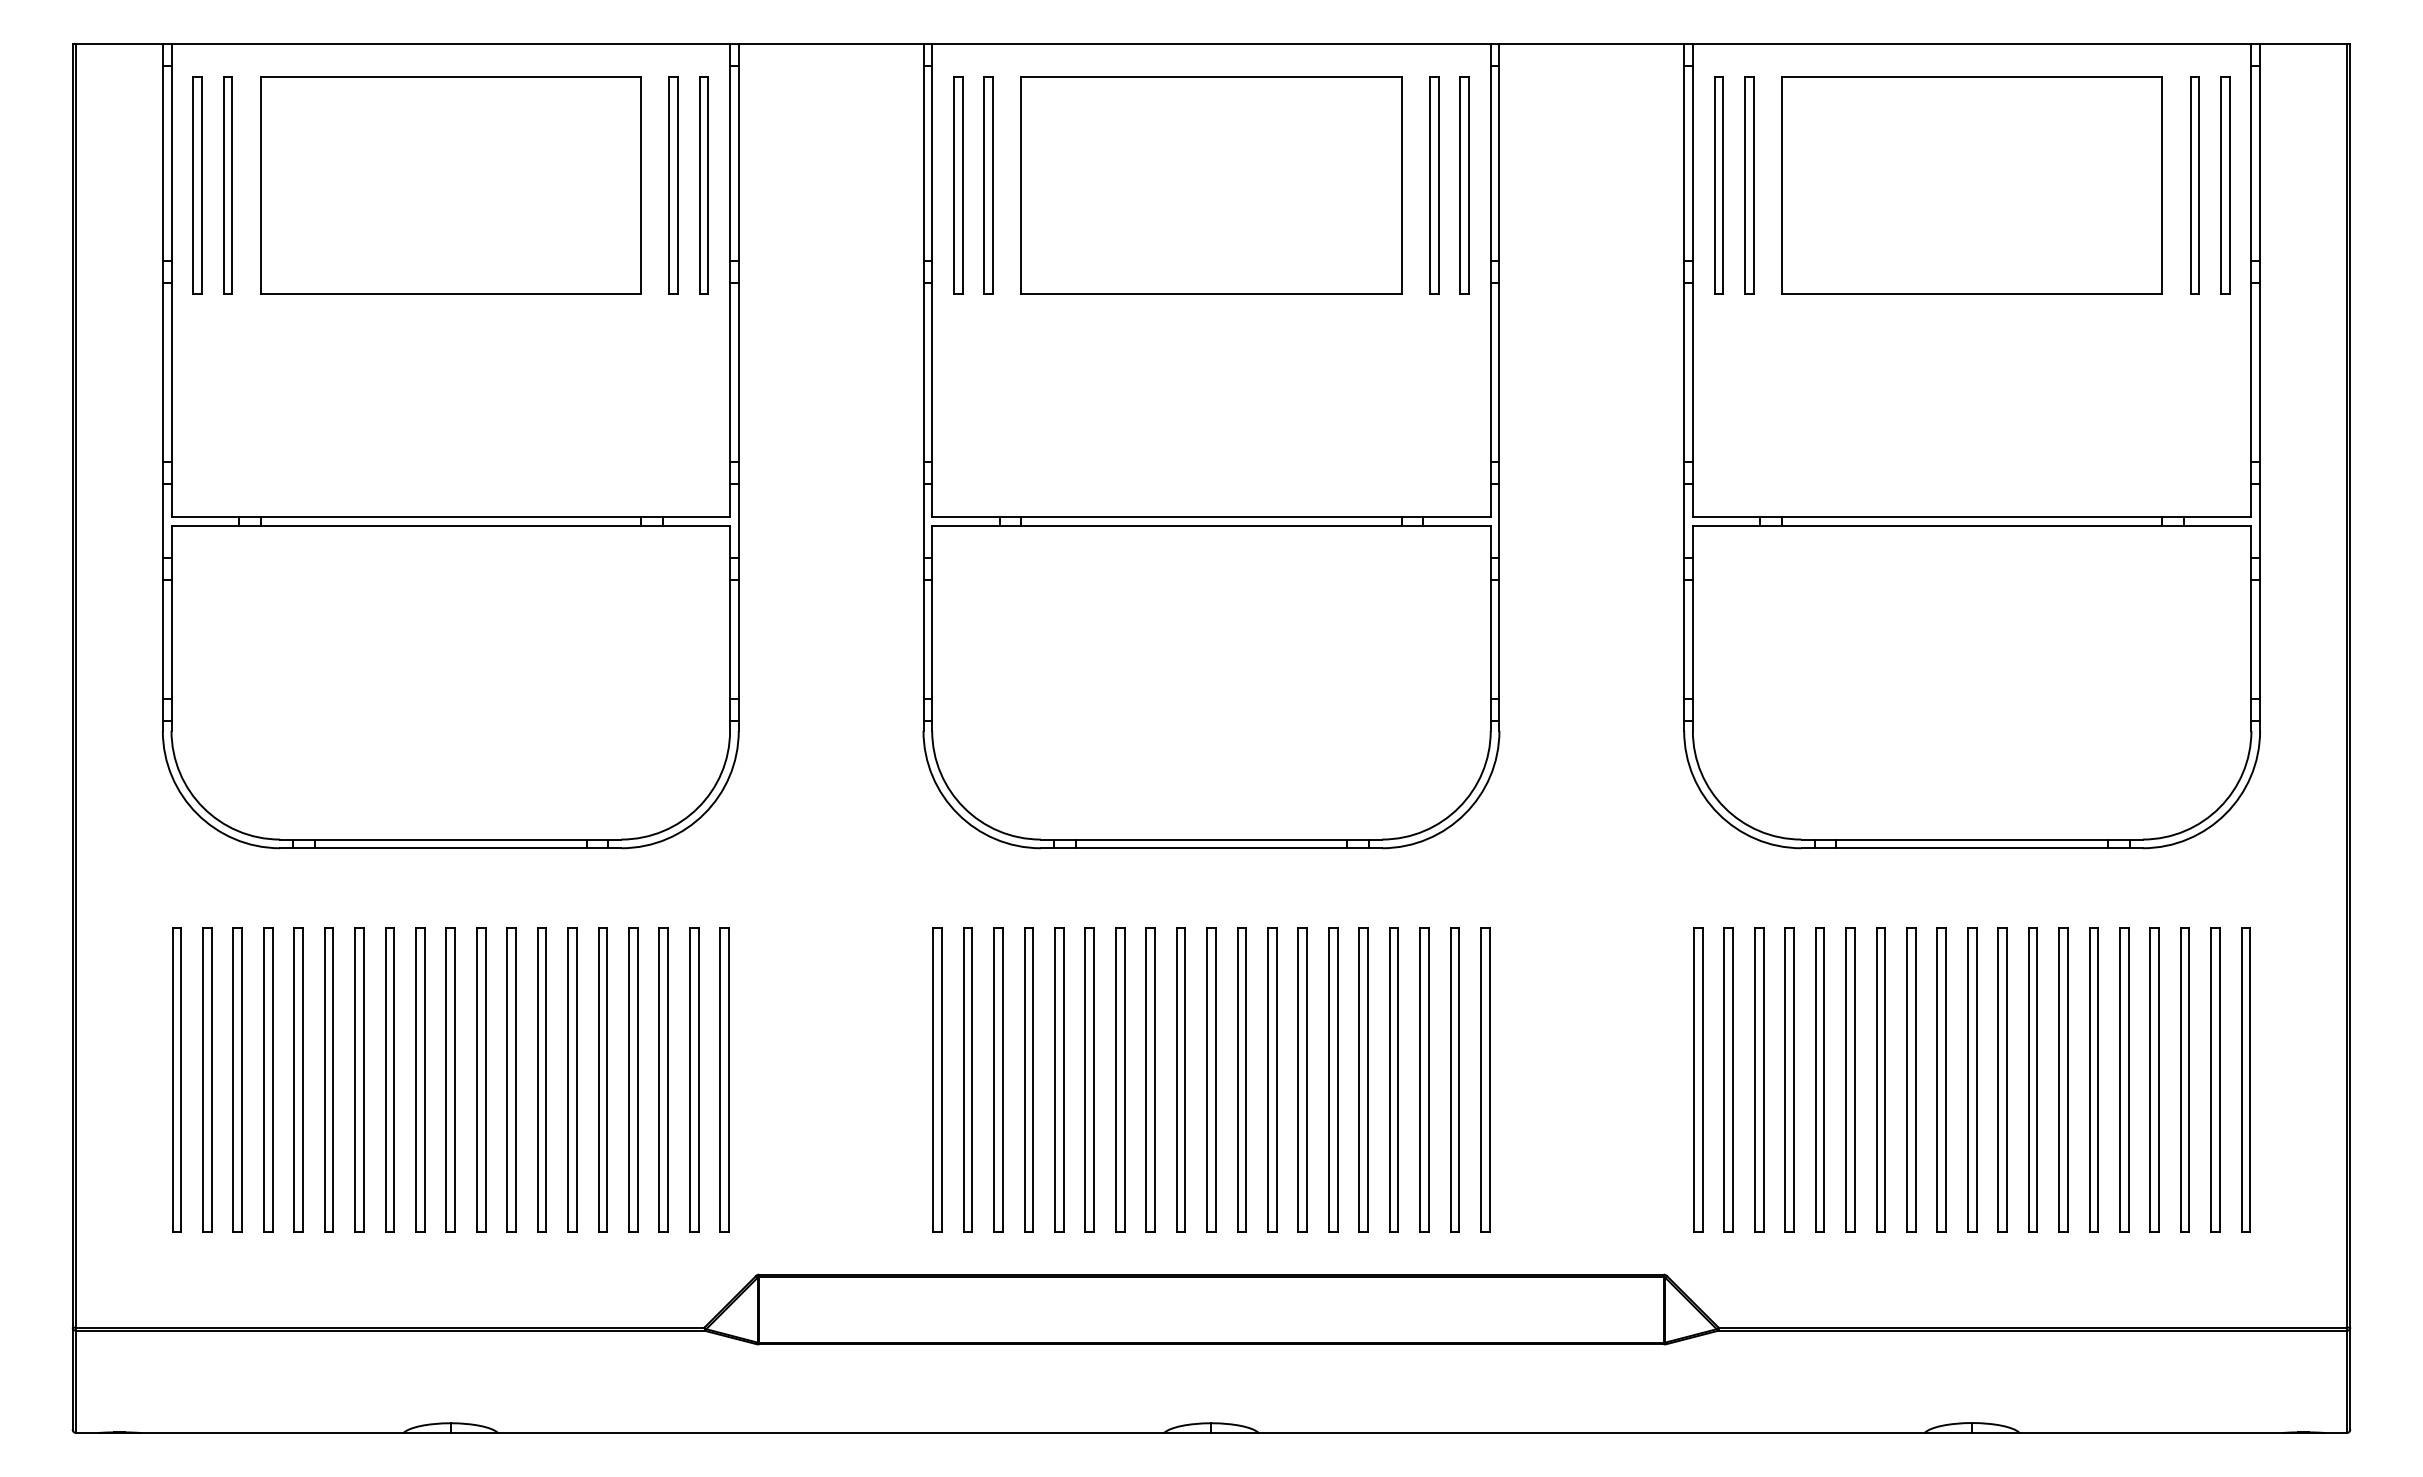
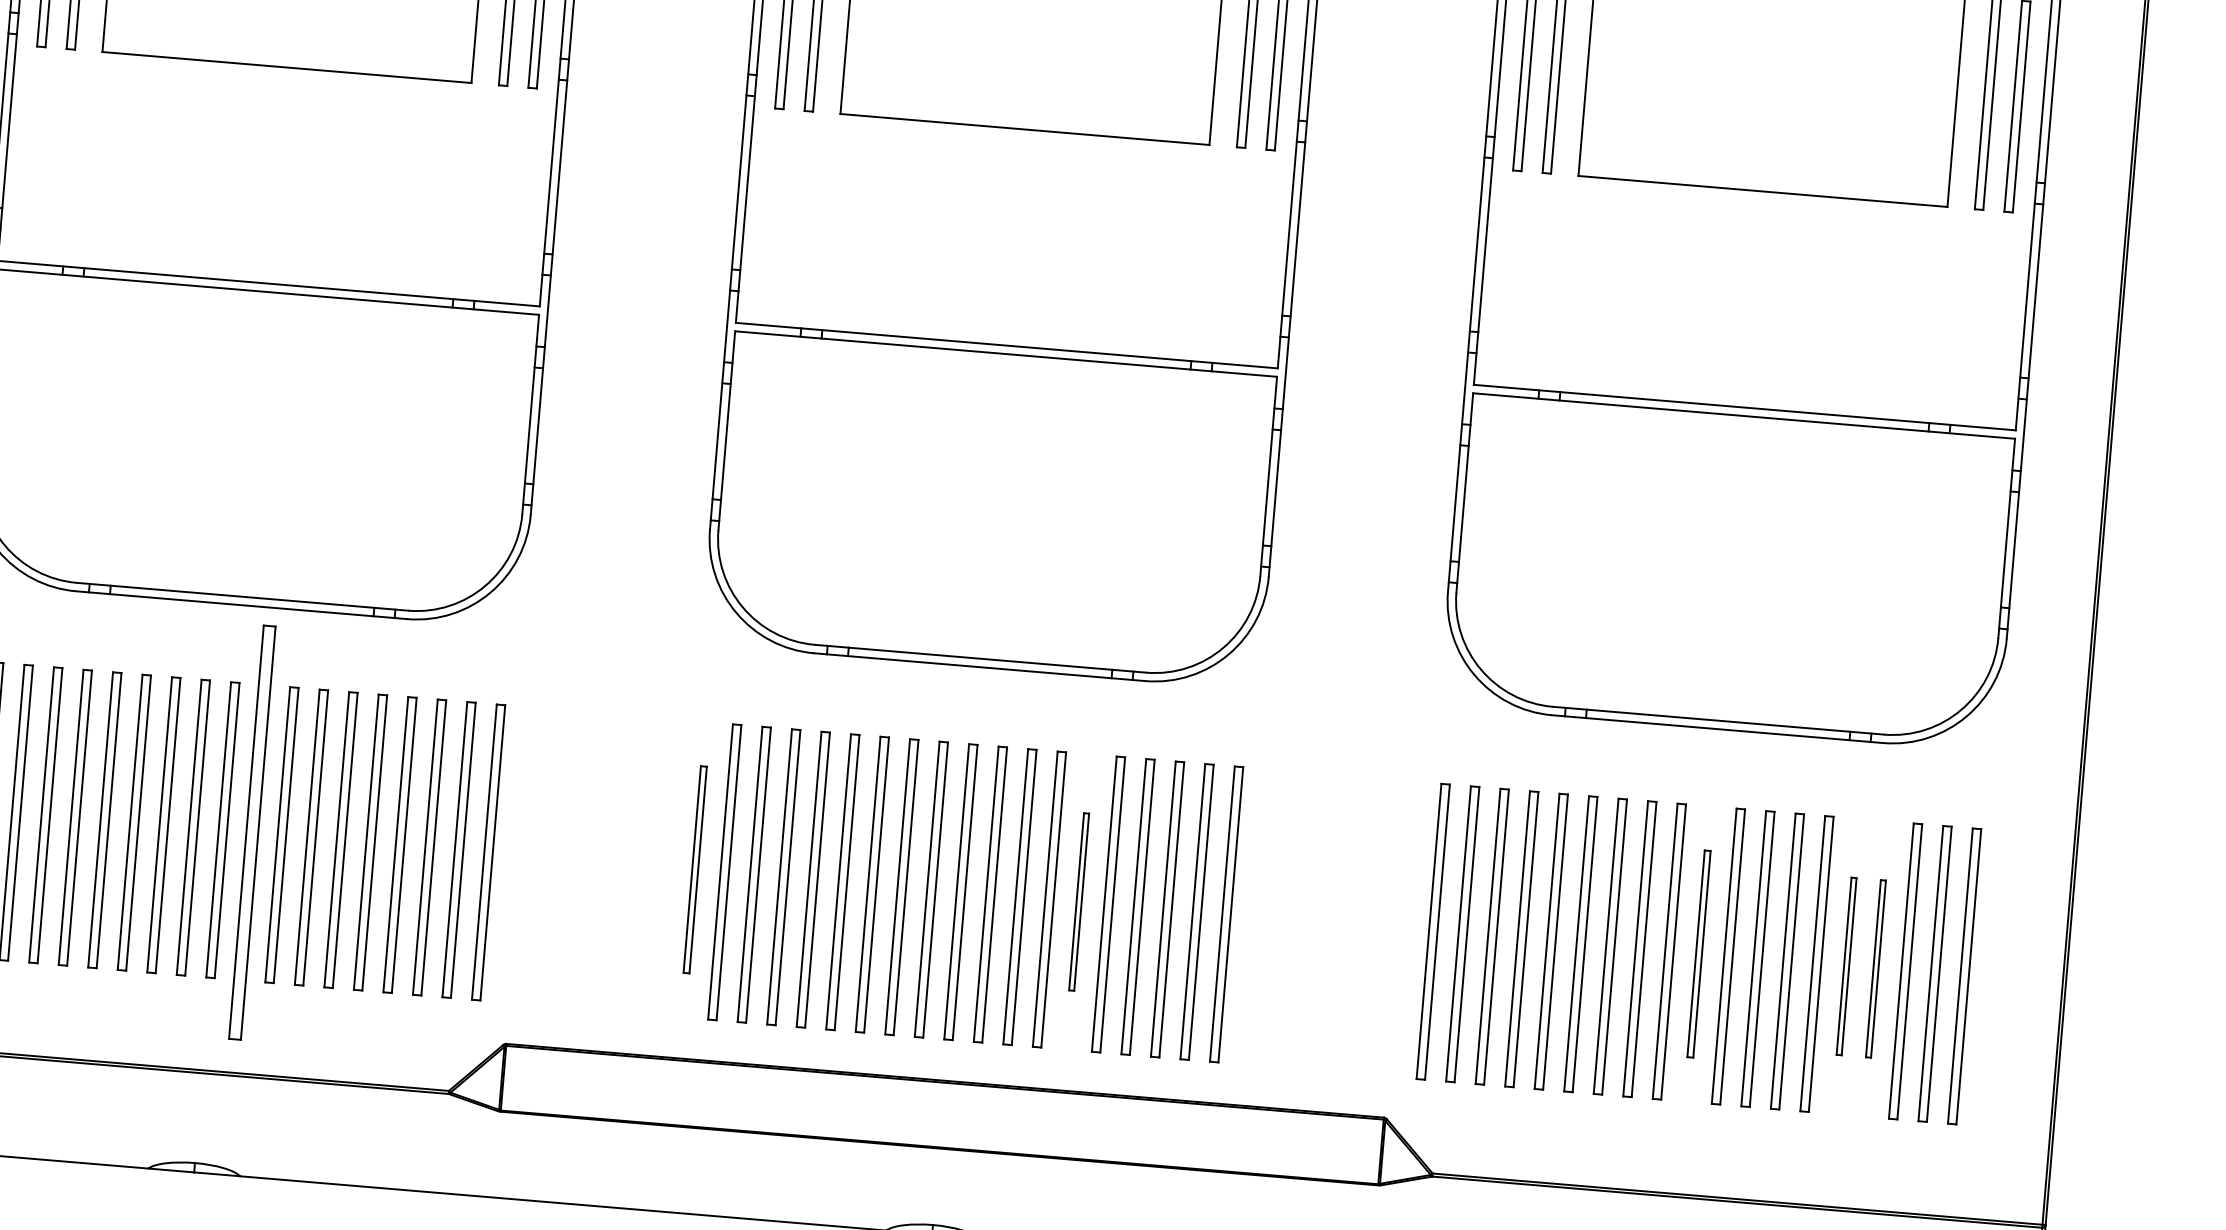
part: (481, 1079) -> (252, 832), size x1.4
part: (937, 1079) -> (695, 869), size x0.7
part: (1333, 1079) -> (1079, 901), size x0.6
part: (1972, 1079) -> (1699, 953), size x0.7
part: (2124, 1079) -> (1846, 965), size x0.6
part: (2154, 1079) -> (1875, 968), size x0.6

